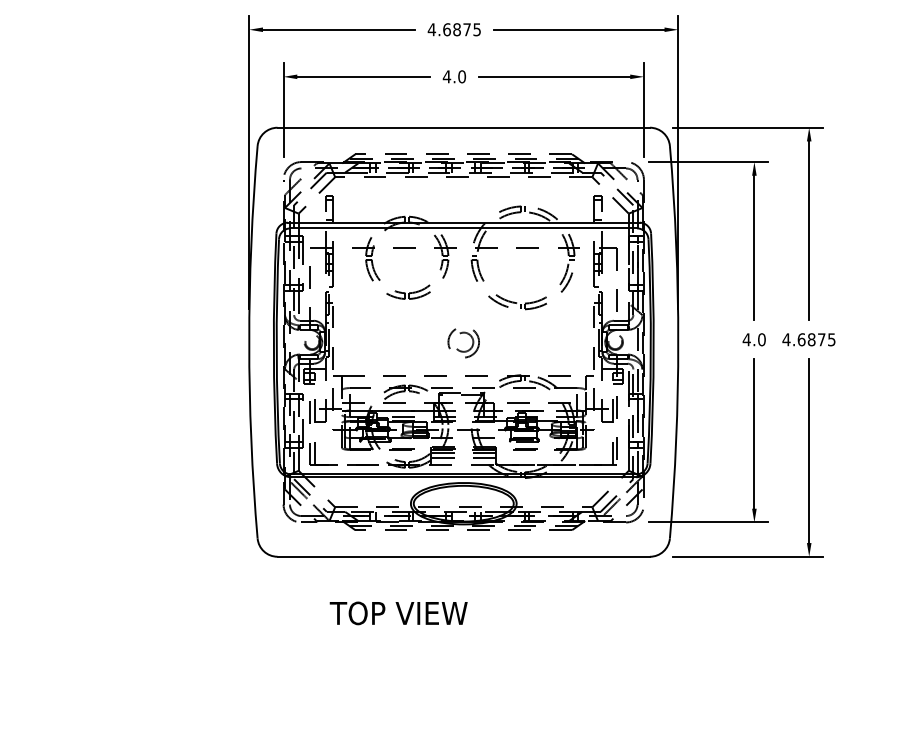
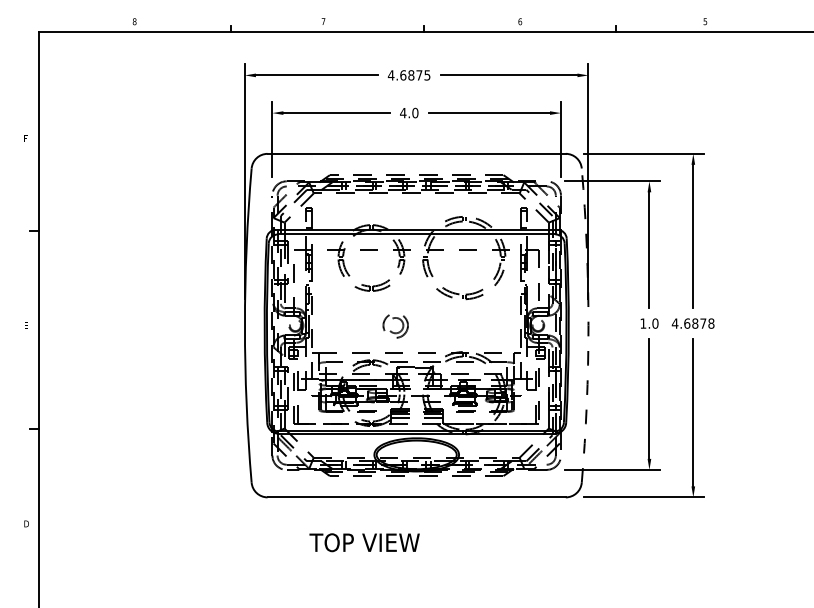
text: (746, 339) -> (643, 323), 4.0 -> 1.0
text: (831, 339) -> (711, 323), 4.6875 -> 4.6878
arc: (678, 342) -> (588, 325), solid -> dashed
part: (463, 343) -> (395, 326), moved

